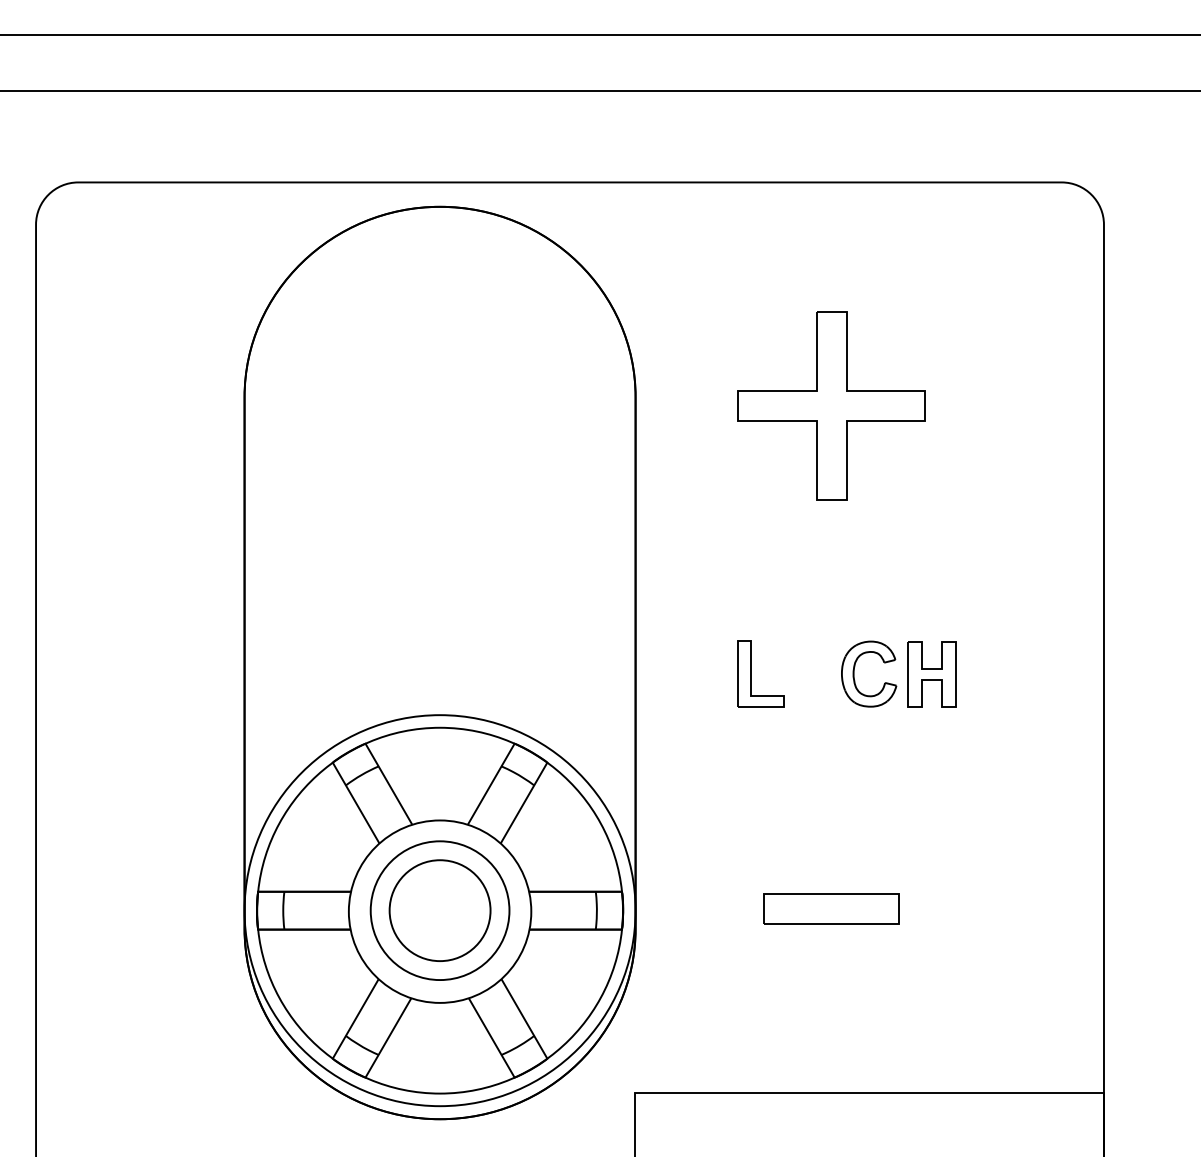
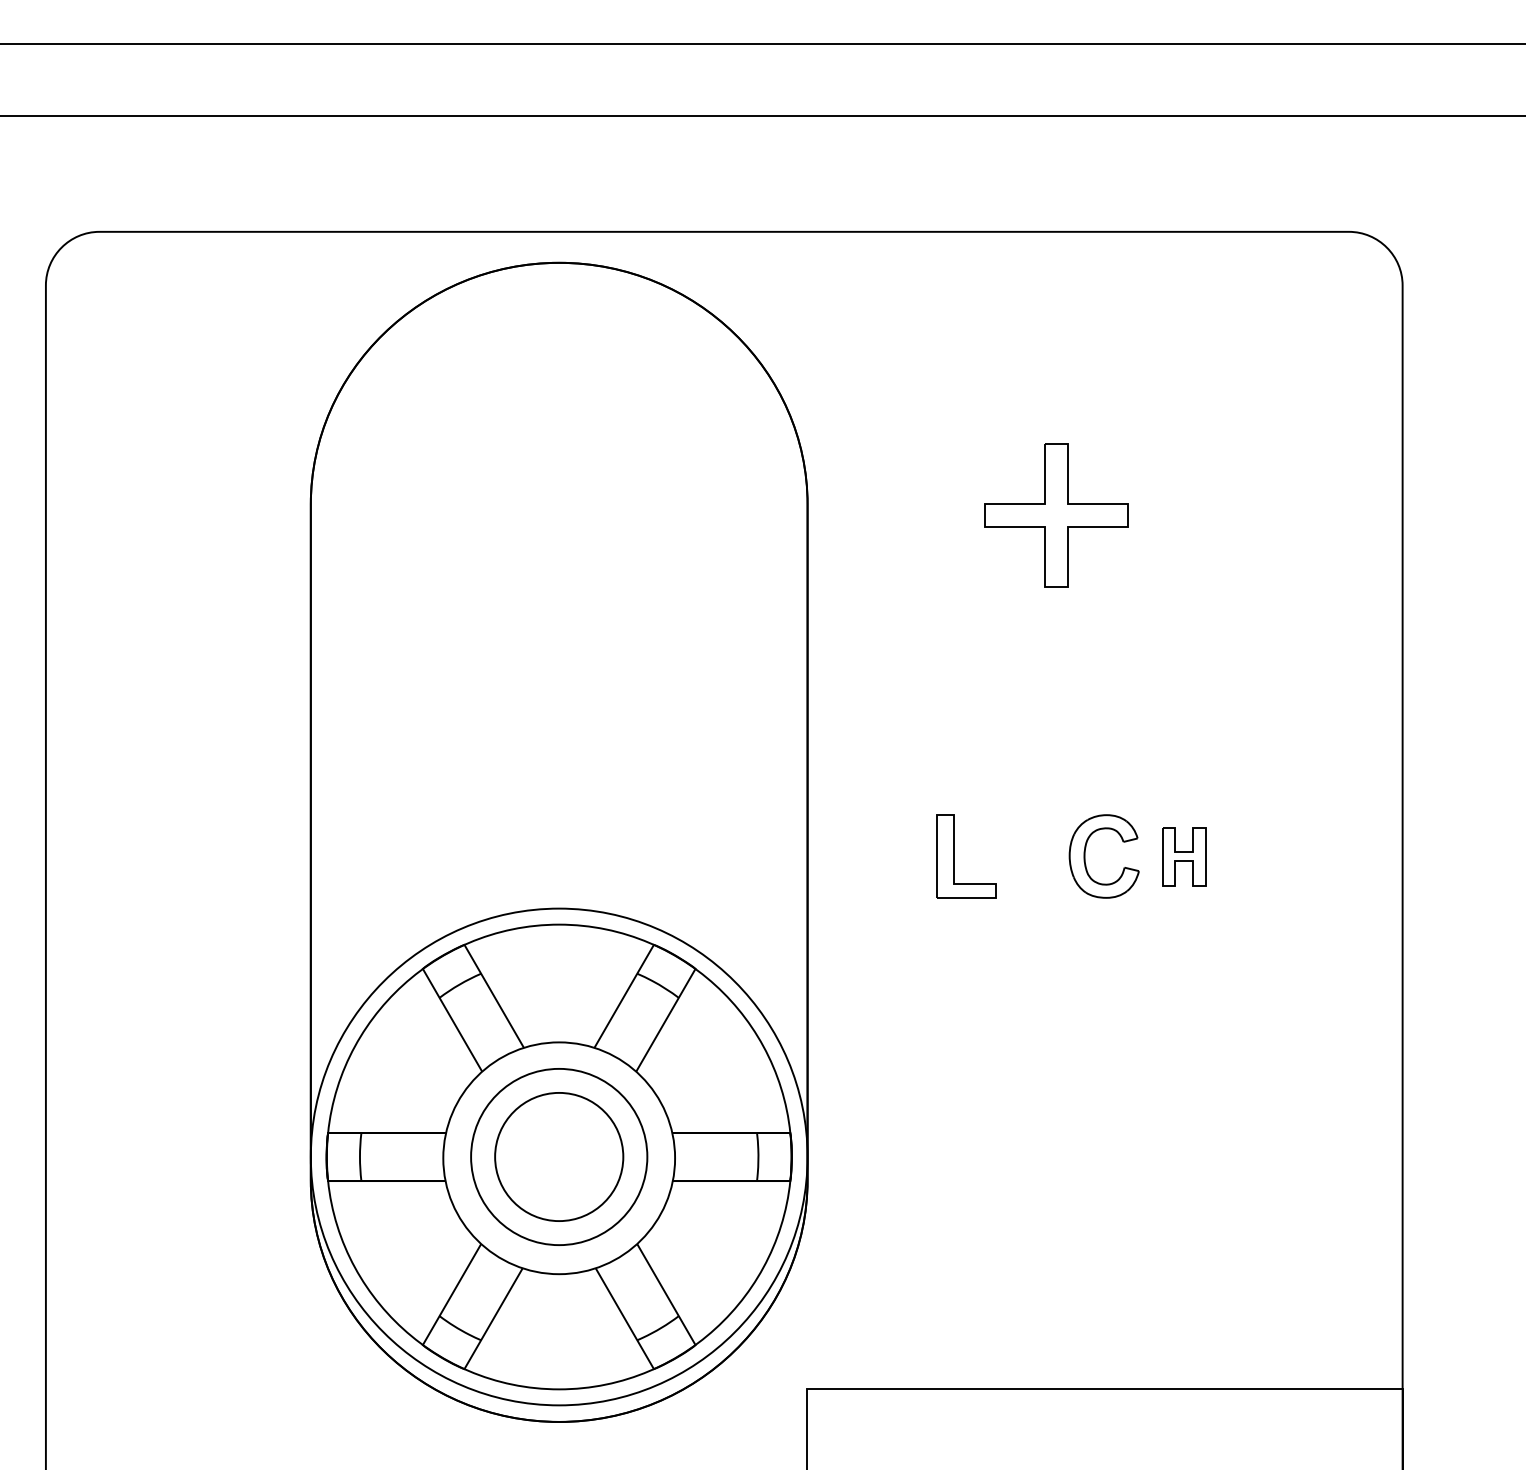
part: (831, 405) -> (1056, 515), size x0.6
part: (931, 674) -> (1183, 856), size x0.7
part: (831, 908) -> (1056, 1154), removed

